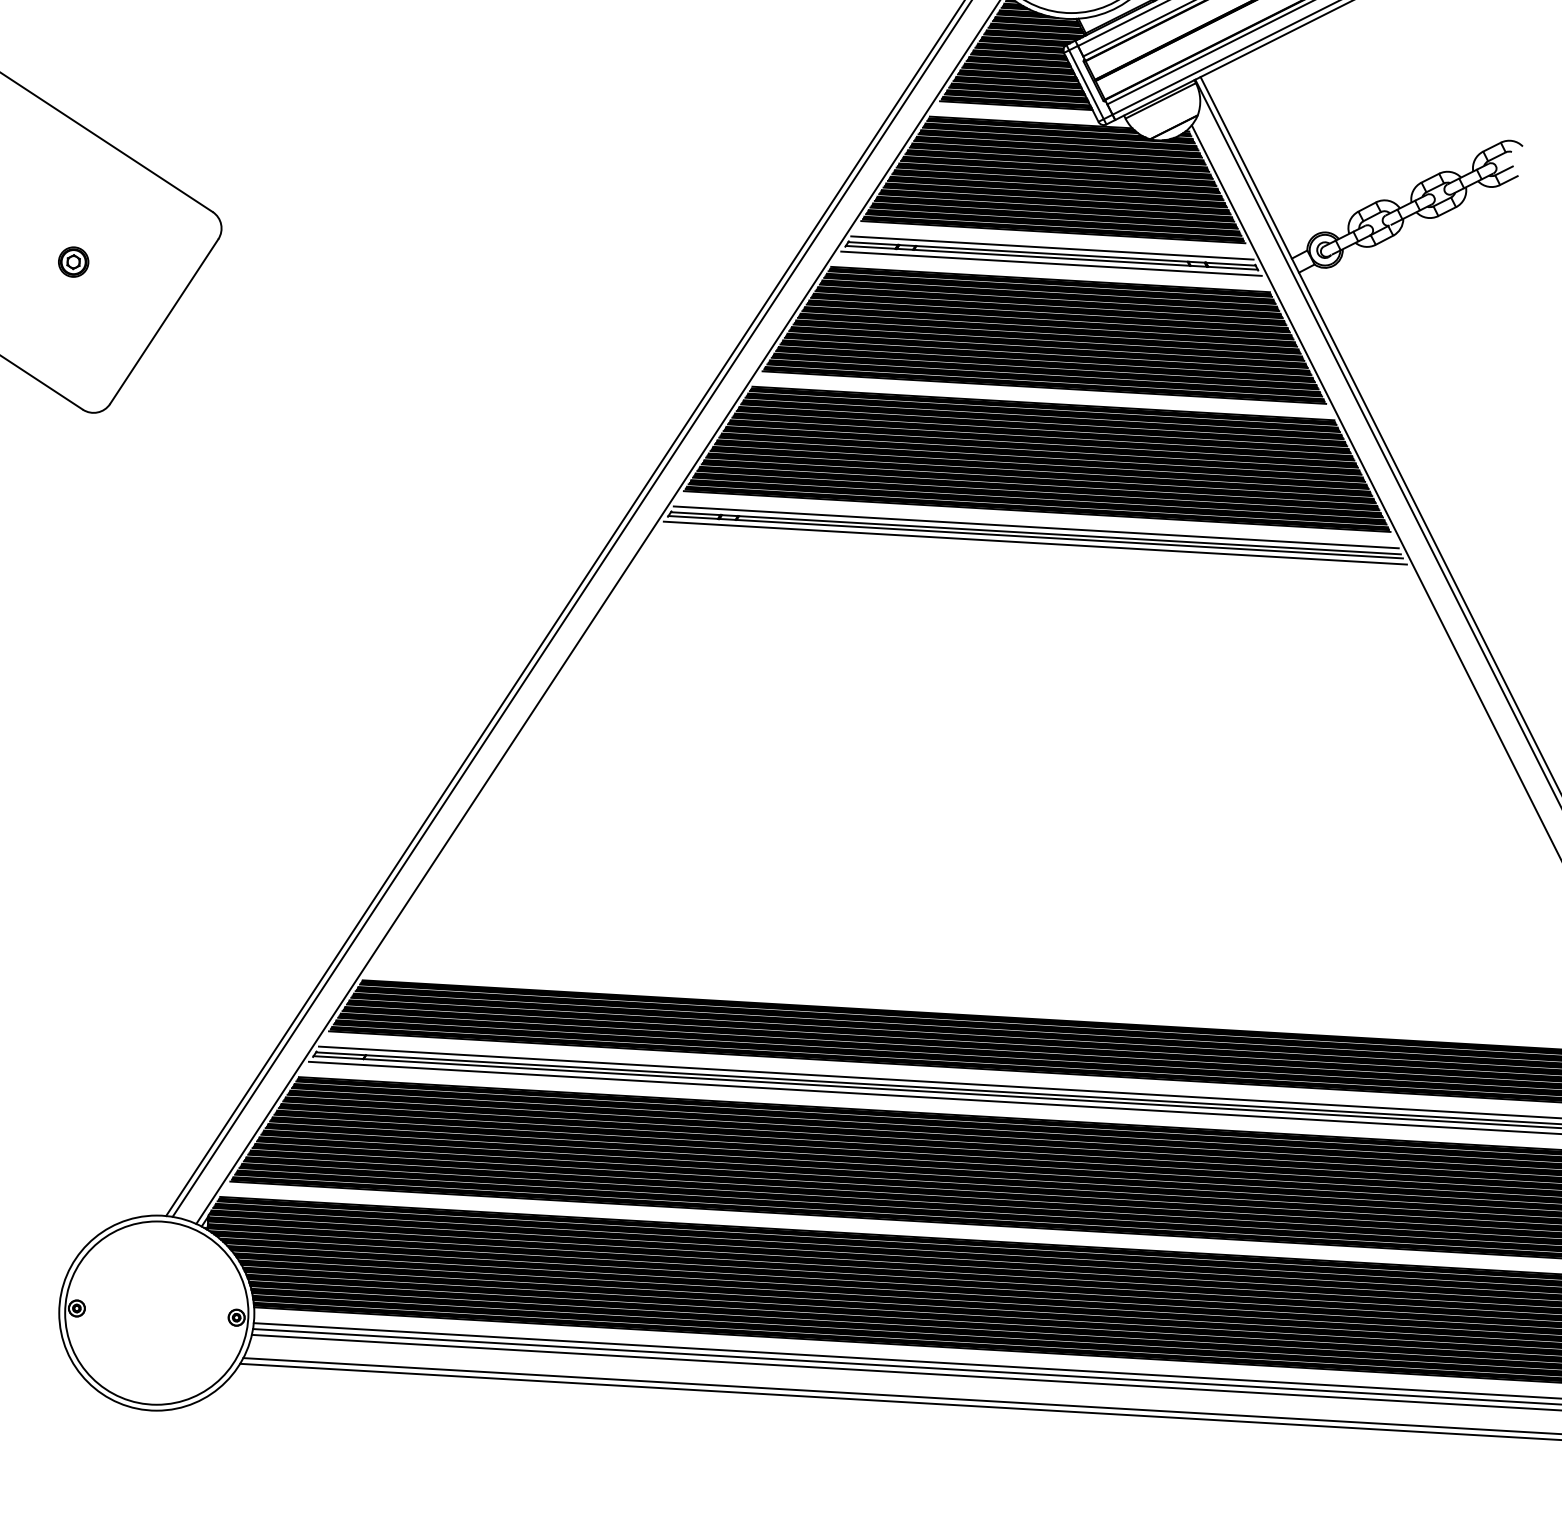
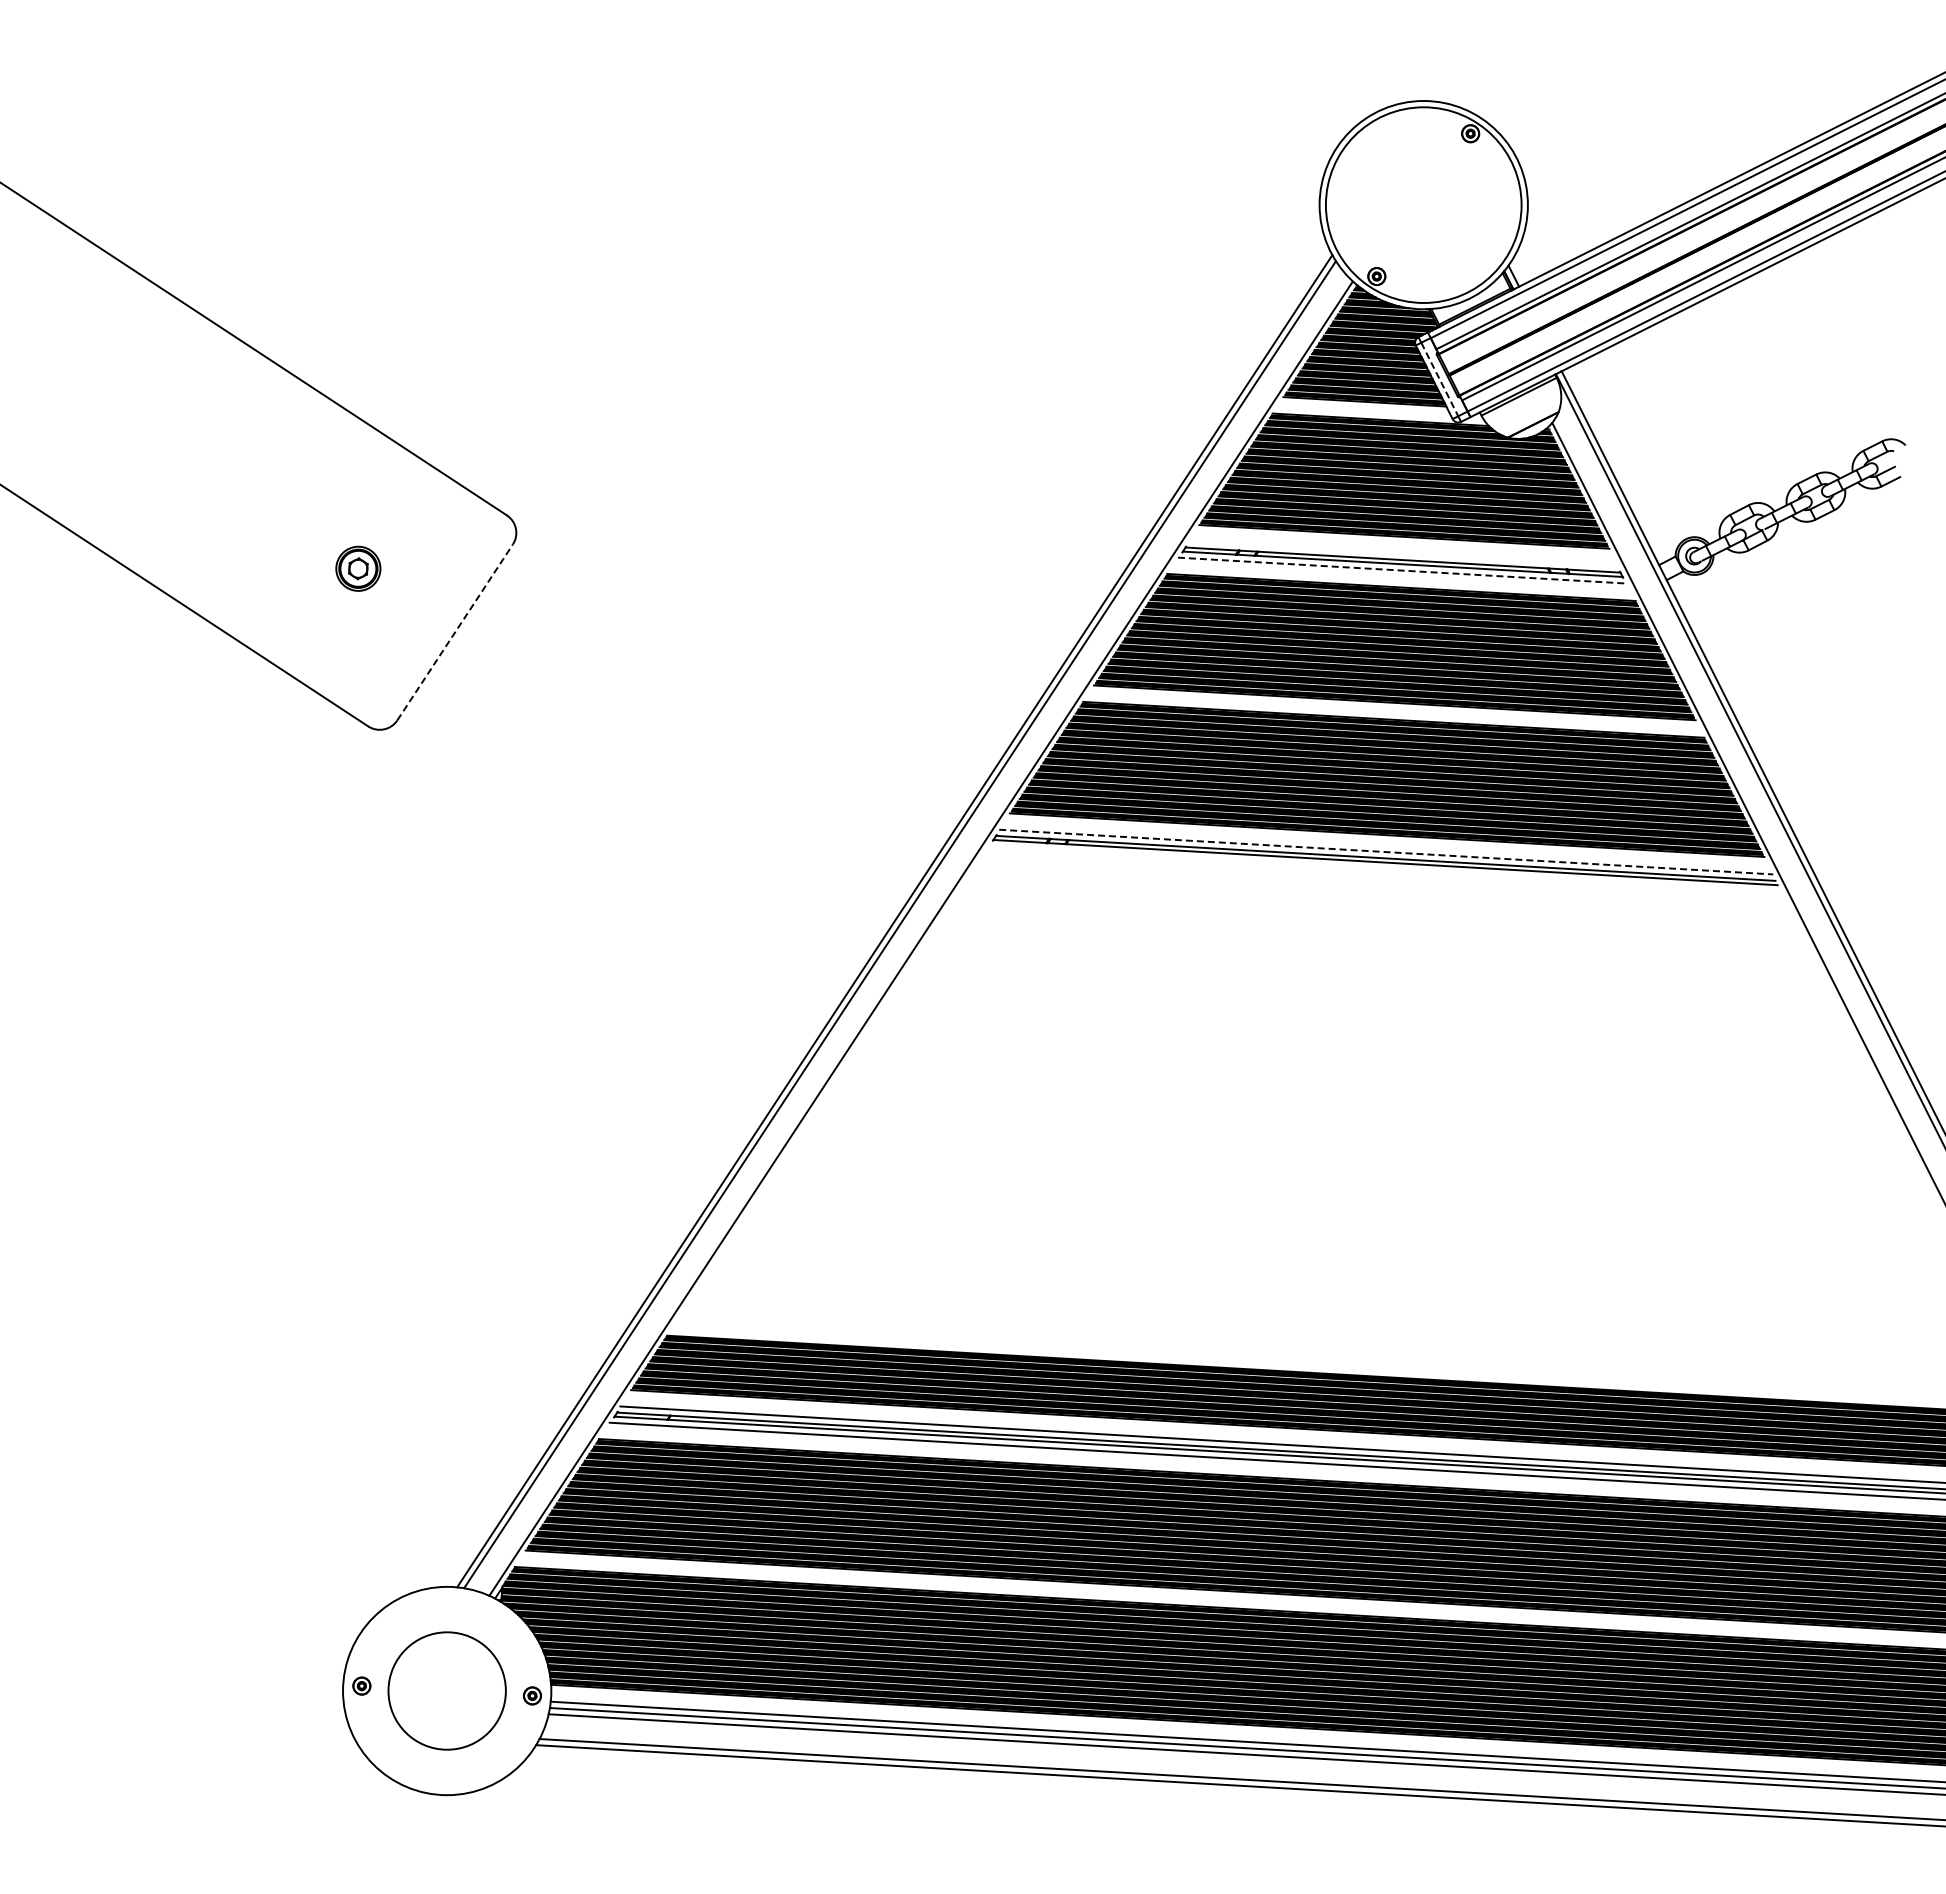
line: (1087, 84) -> (1440, 379), solid -> dashed
line: (1052, 247) -> (1403, 553), removed
part: (73, 261) -> (358, 568), size x1.4
line: (1051, 263) -> (1402, 570), solid -> dashed
line: (164, 321) -> (455, 632), solid -> dashed
line: (1036, 527) -> (1386, 852), solid -> dashed
line: (1034, 542) -> (1384, 868), removed
circle: (157, 1312) -> (447, 1690), size x0.6

